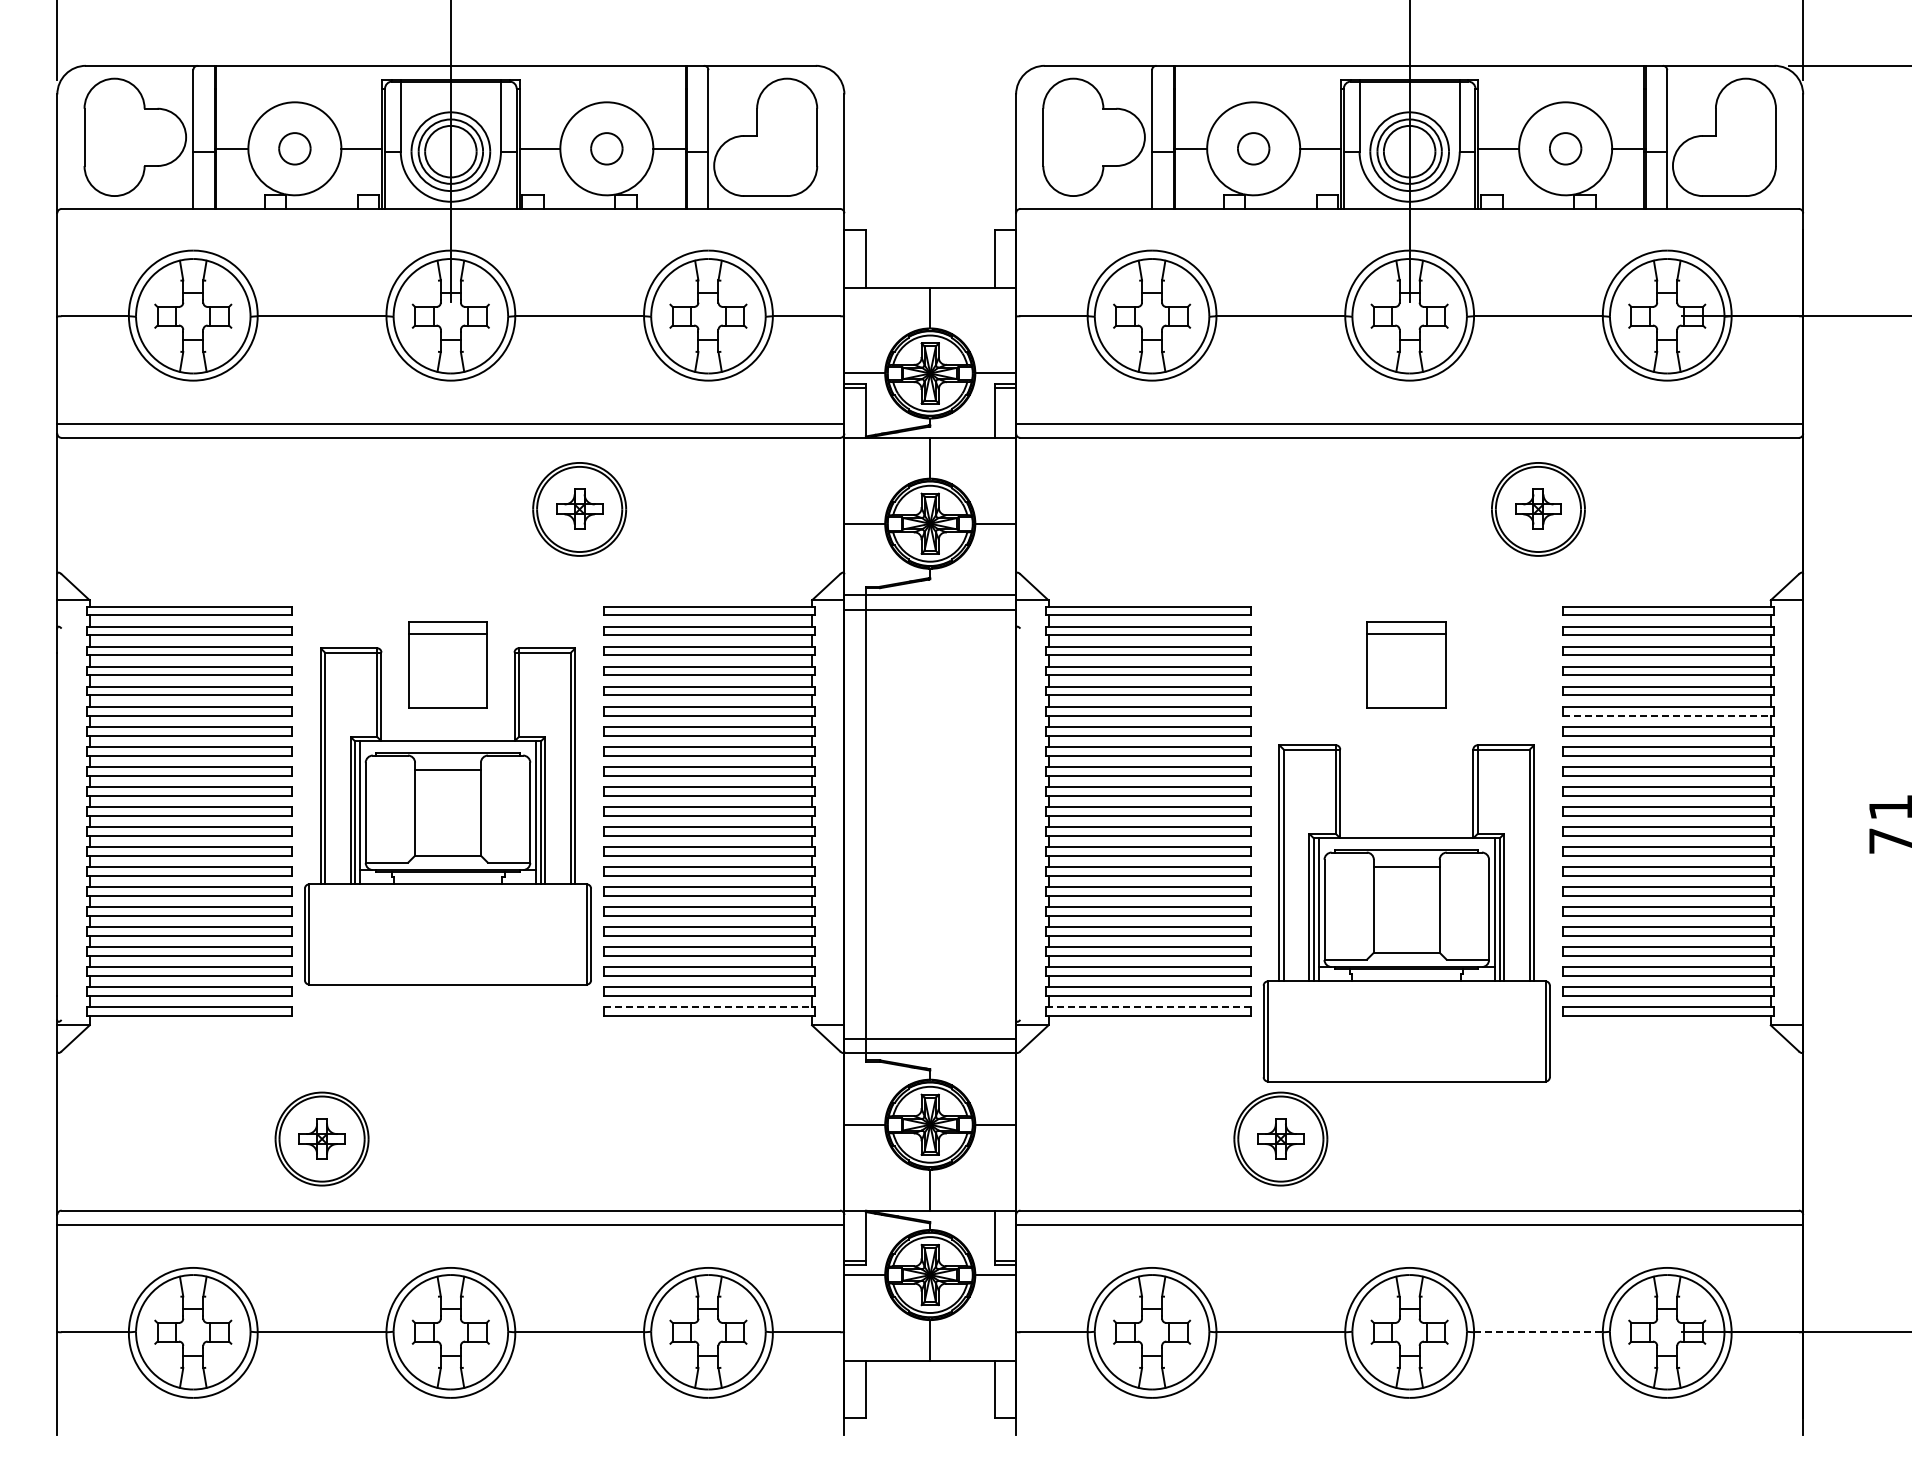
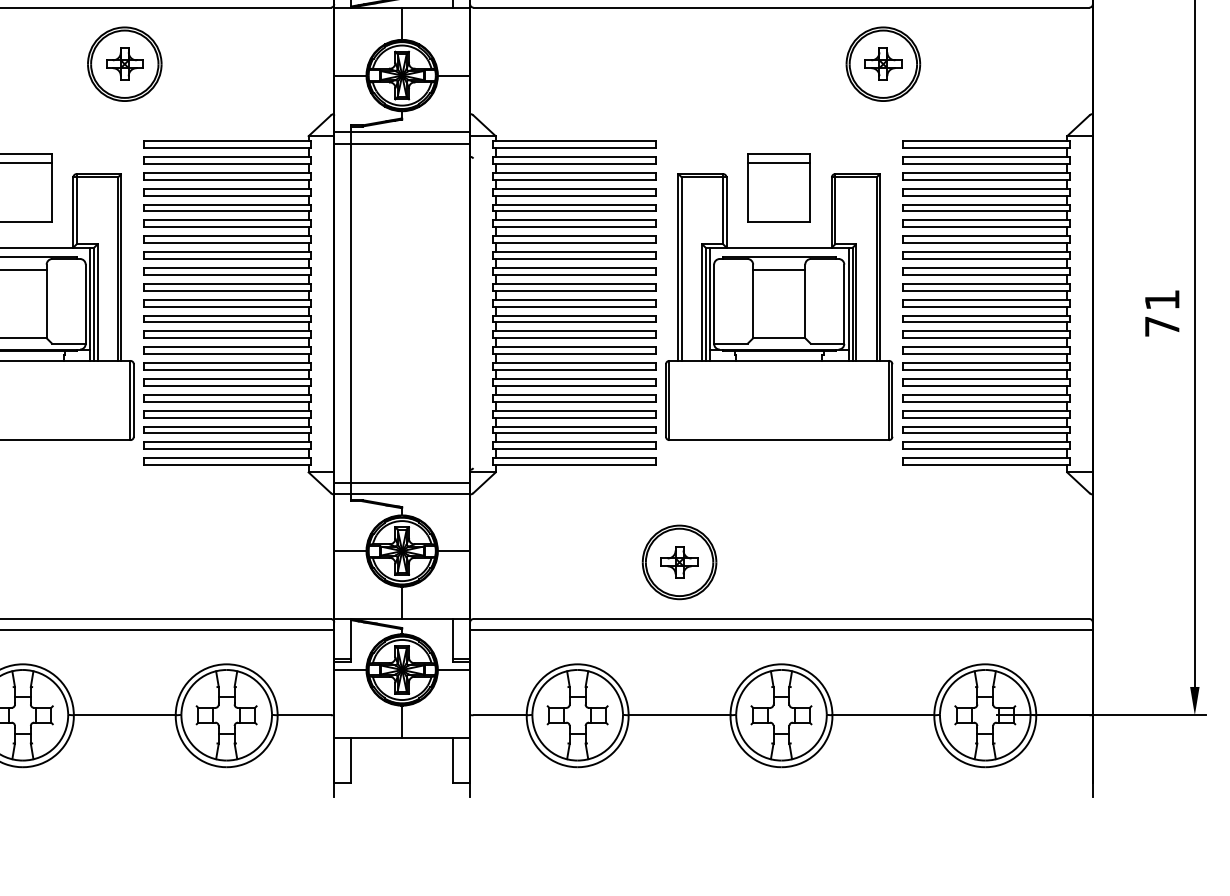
line: (1667, 715) -> (985, 227), dashed -> solid
part: (1406, 913) -> (778, 307), moved
line: (708, 1007) -> (226, 458), dashed -> solid
line: (1148, 1007) -> (574, 458), dashed -> solid
line: (1538, 1332) -> (883, 715), dashed -> solid

